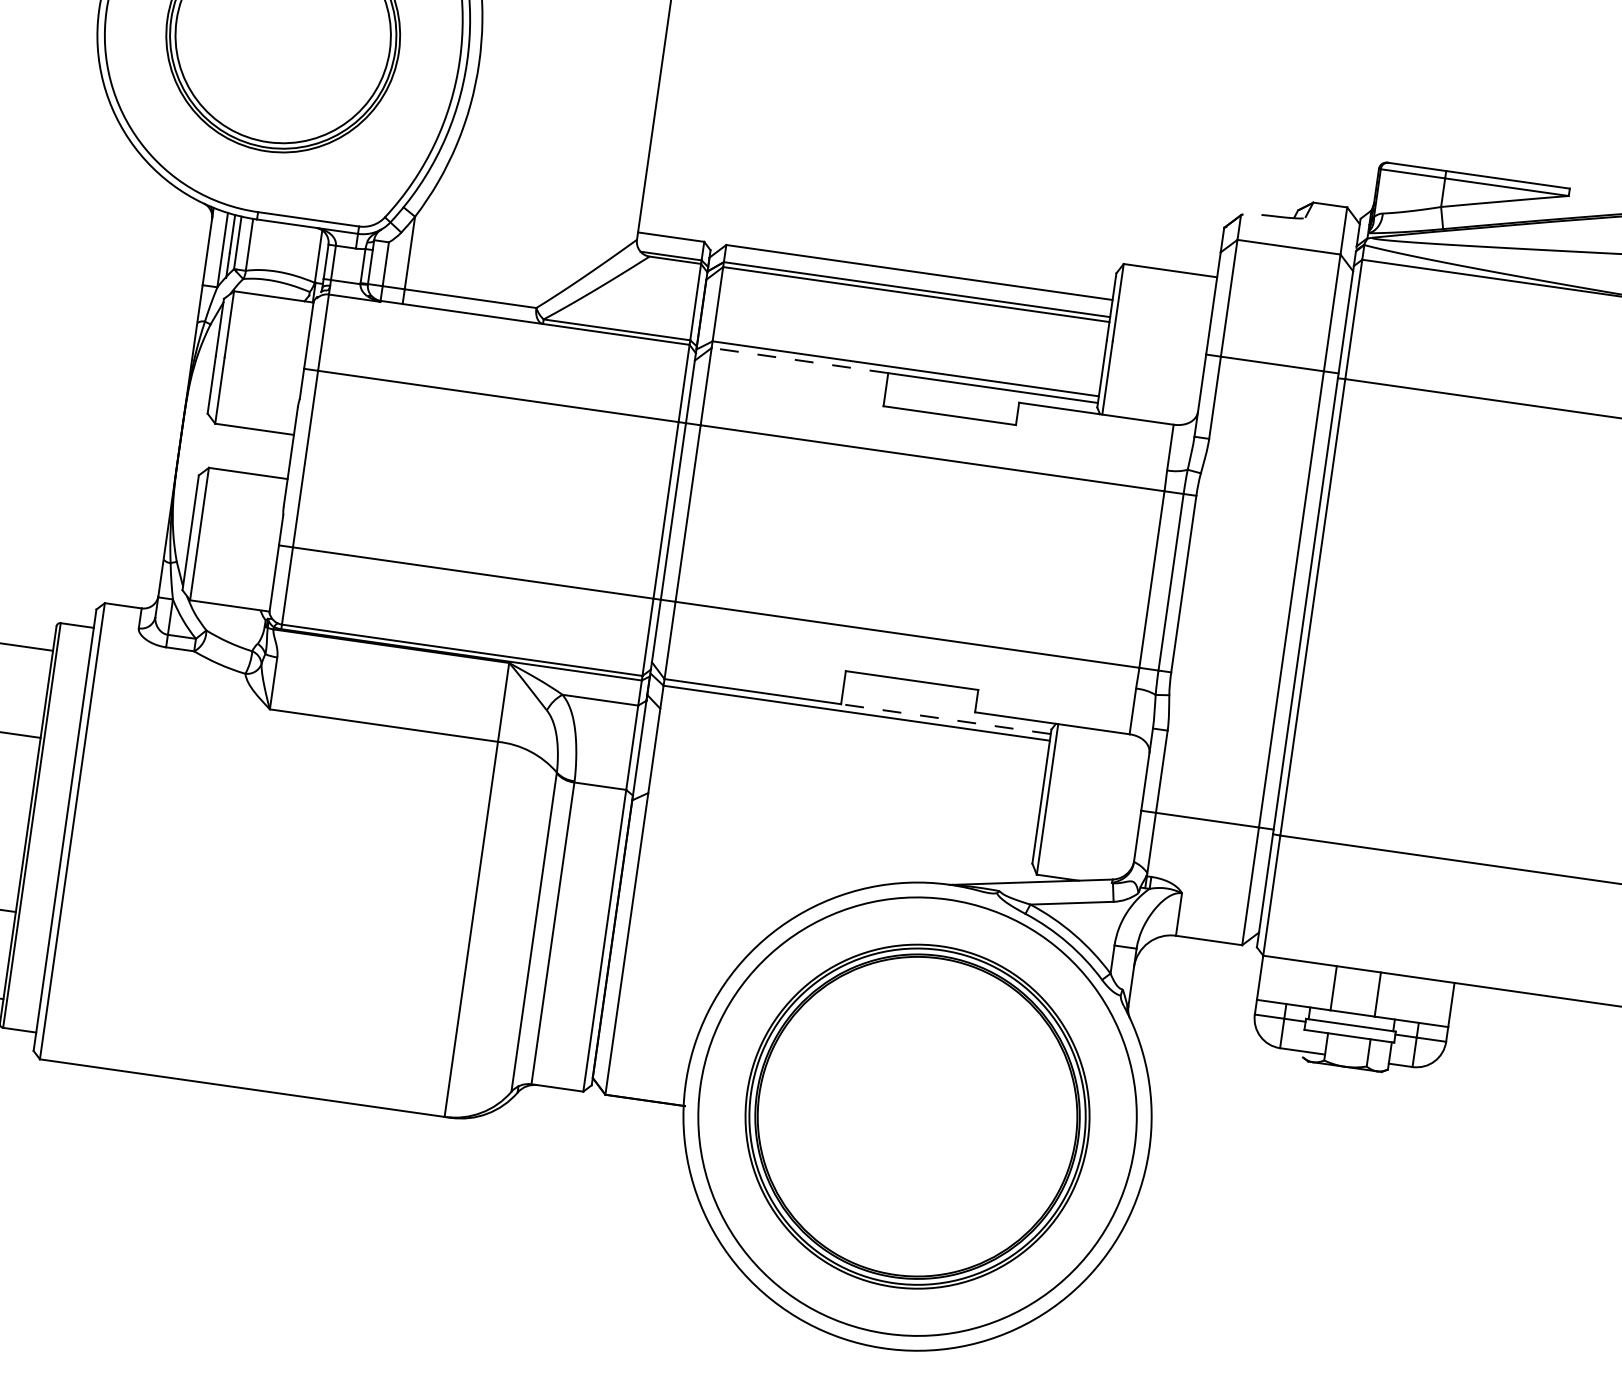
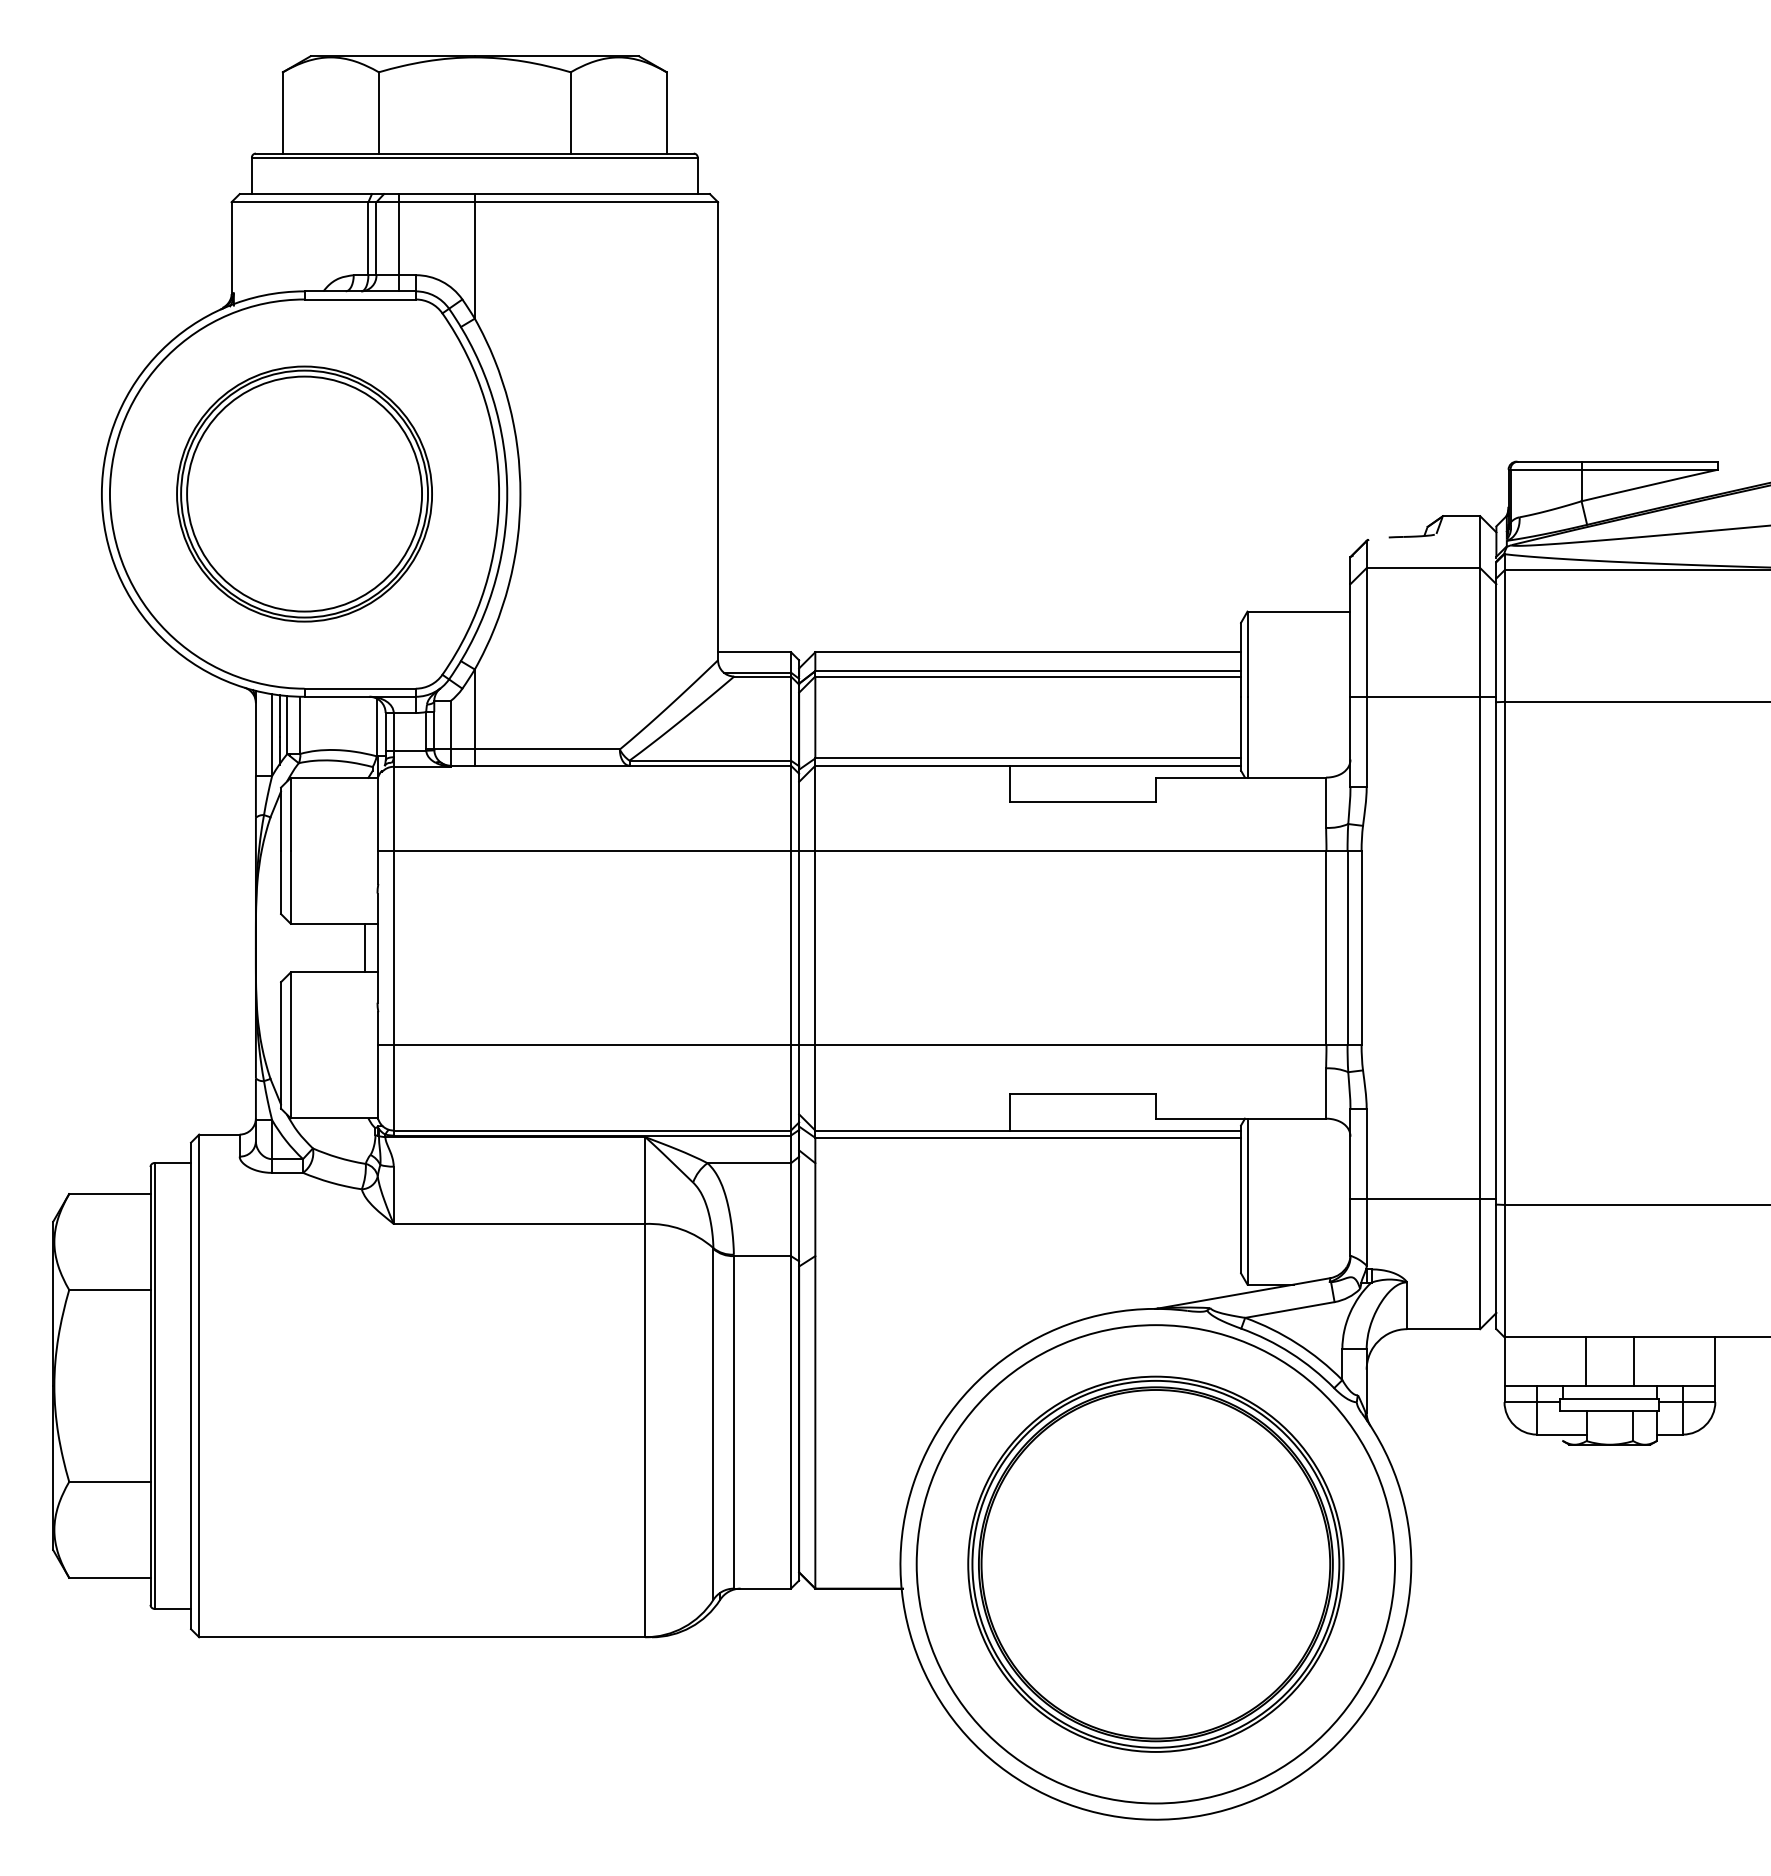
line: (799, 360) -> (912, 765), dashed -> solid
line: (279, 454) -> (365, 947), added
line: (946, 719) -> (1125, 1130), dashed -> solid

